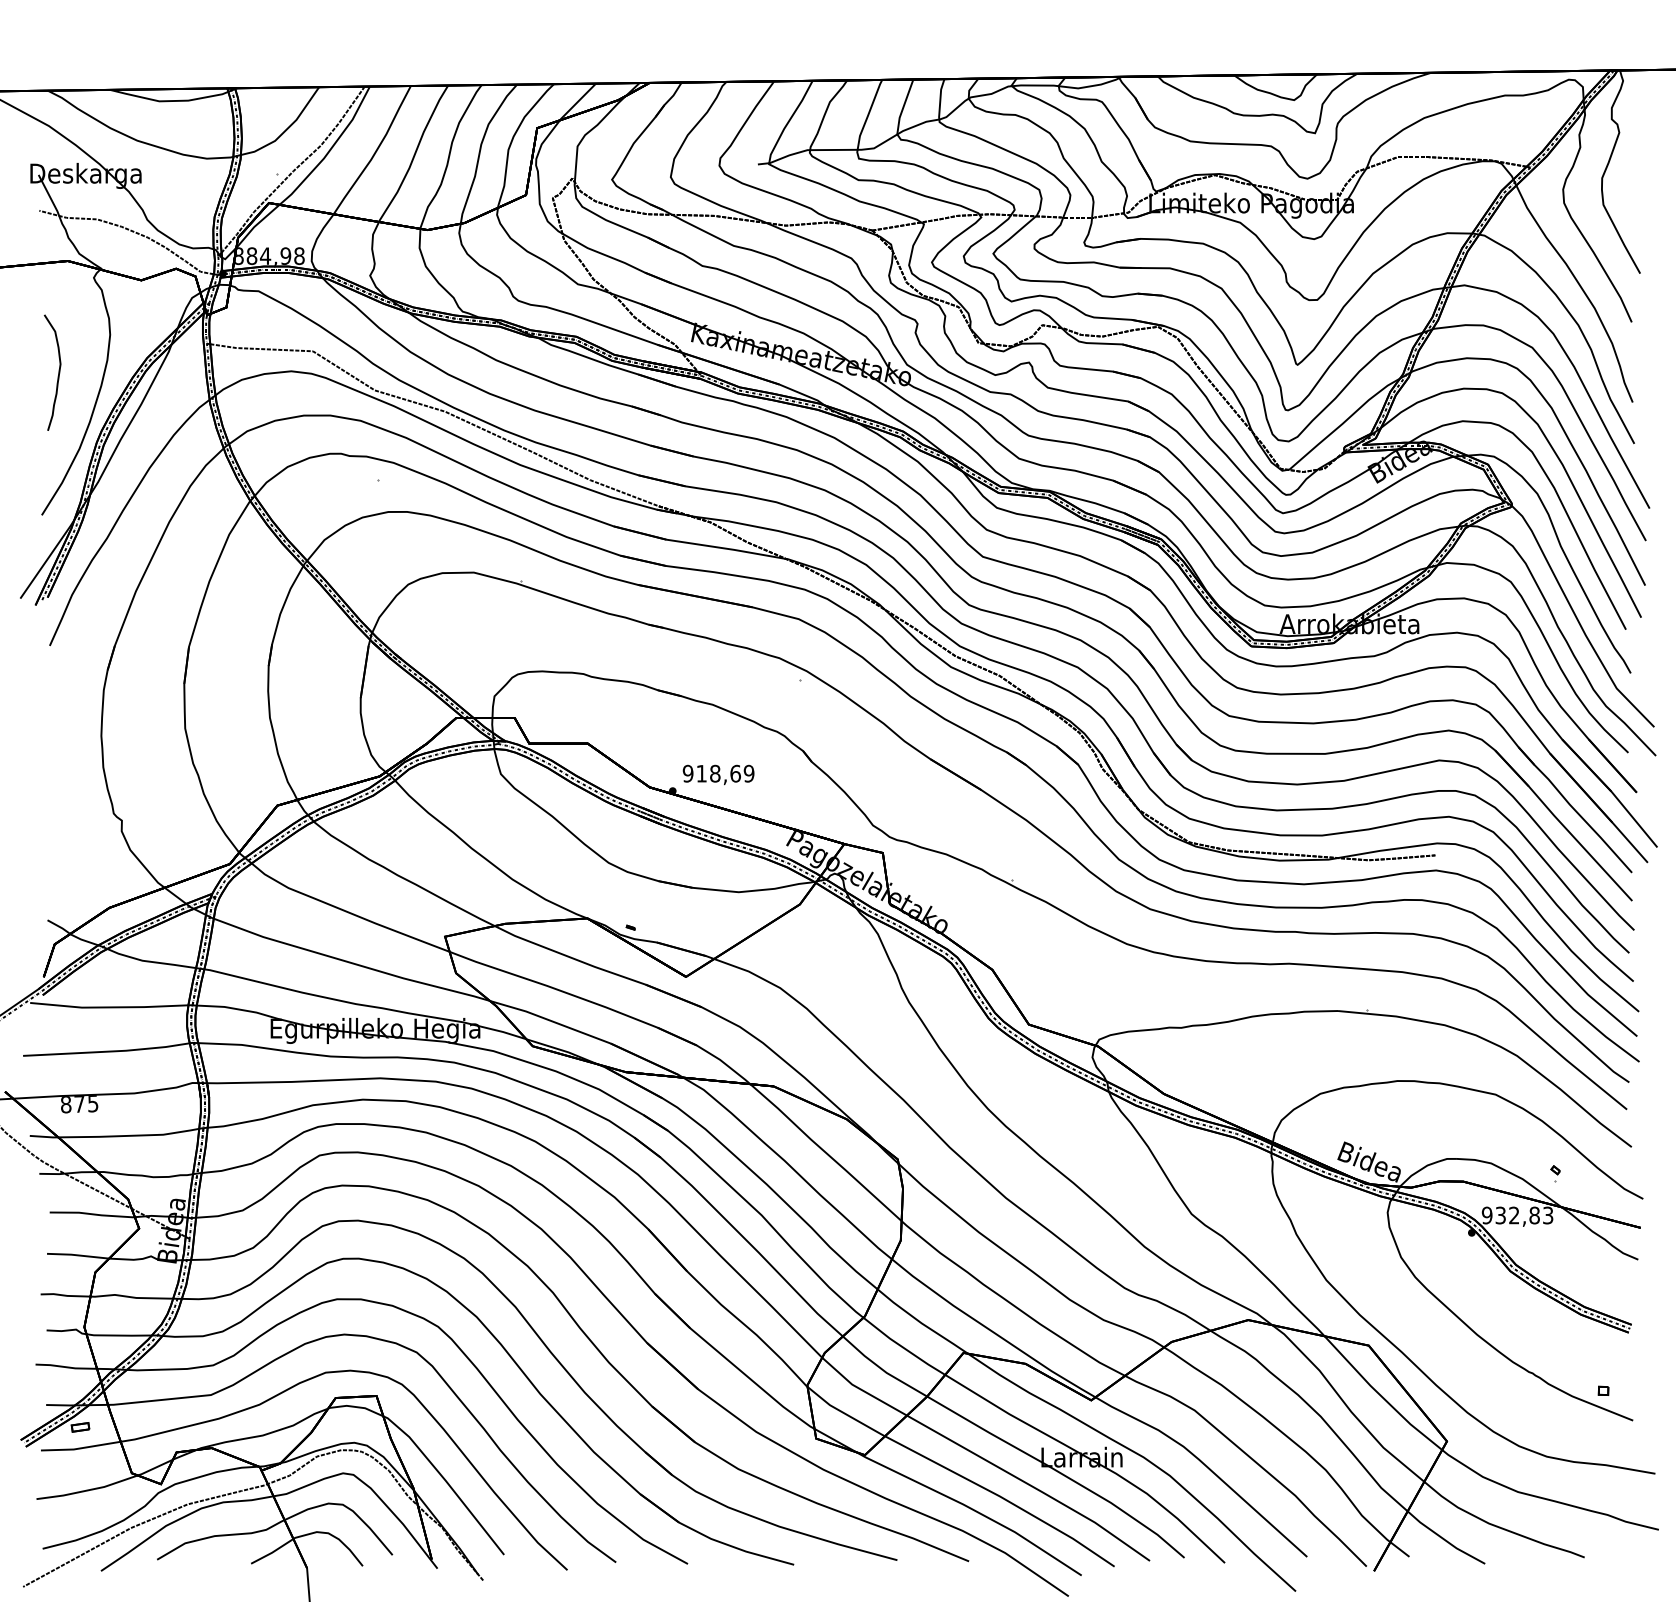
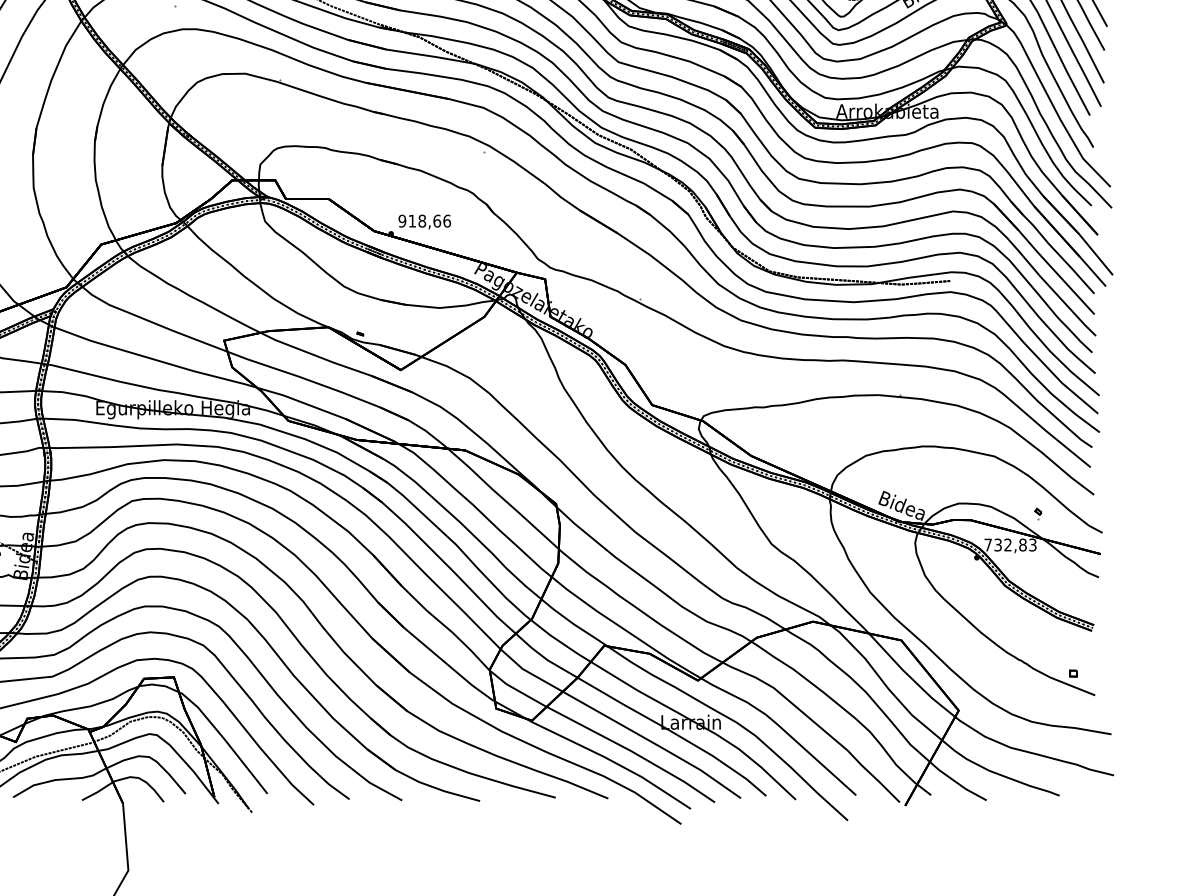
text: (748, 773) -> (446, 220), 918,69 -> 918,66
text: (1486, 1215) -> (987, 545), 932,83 -> 732,83

